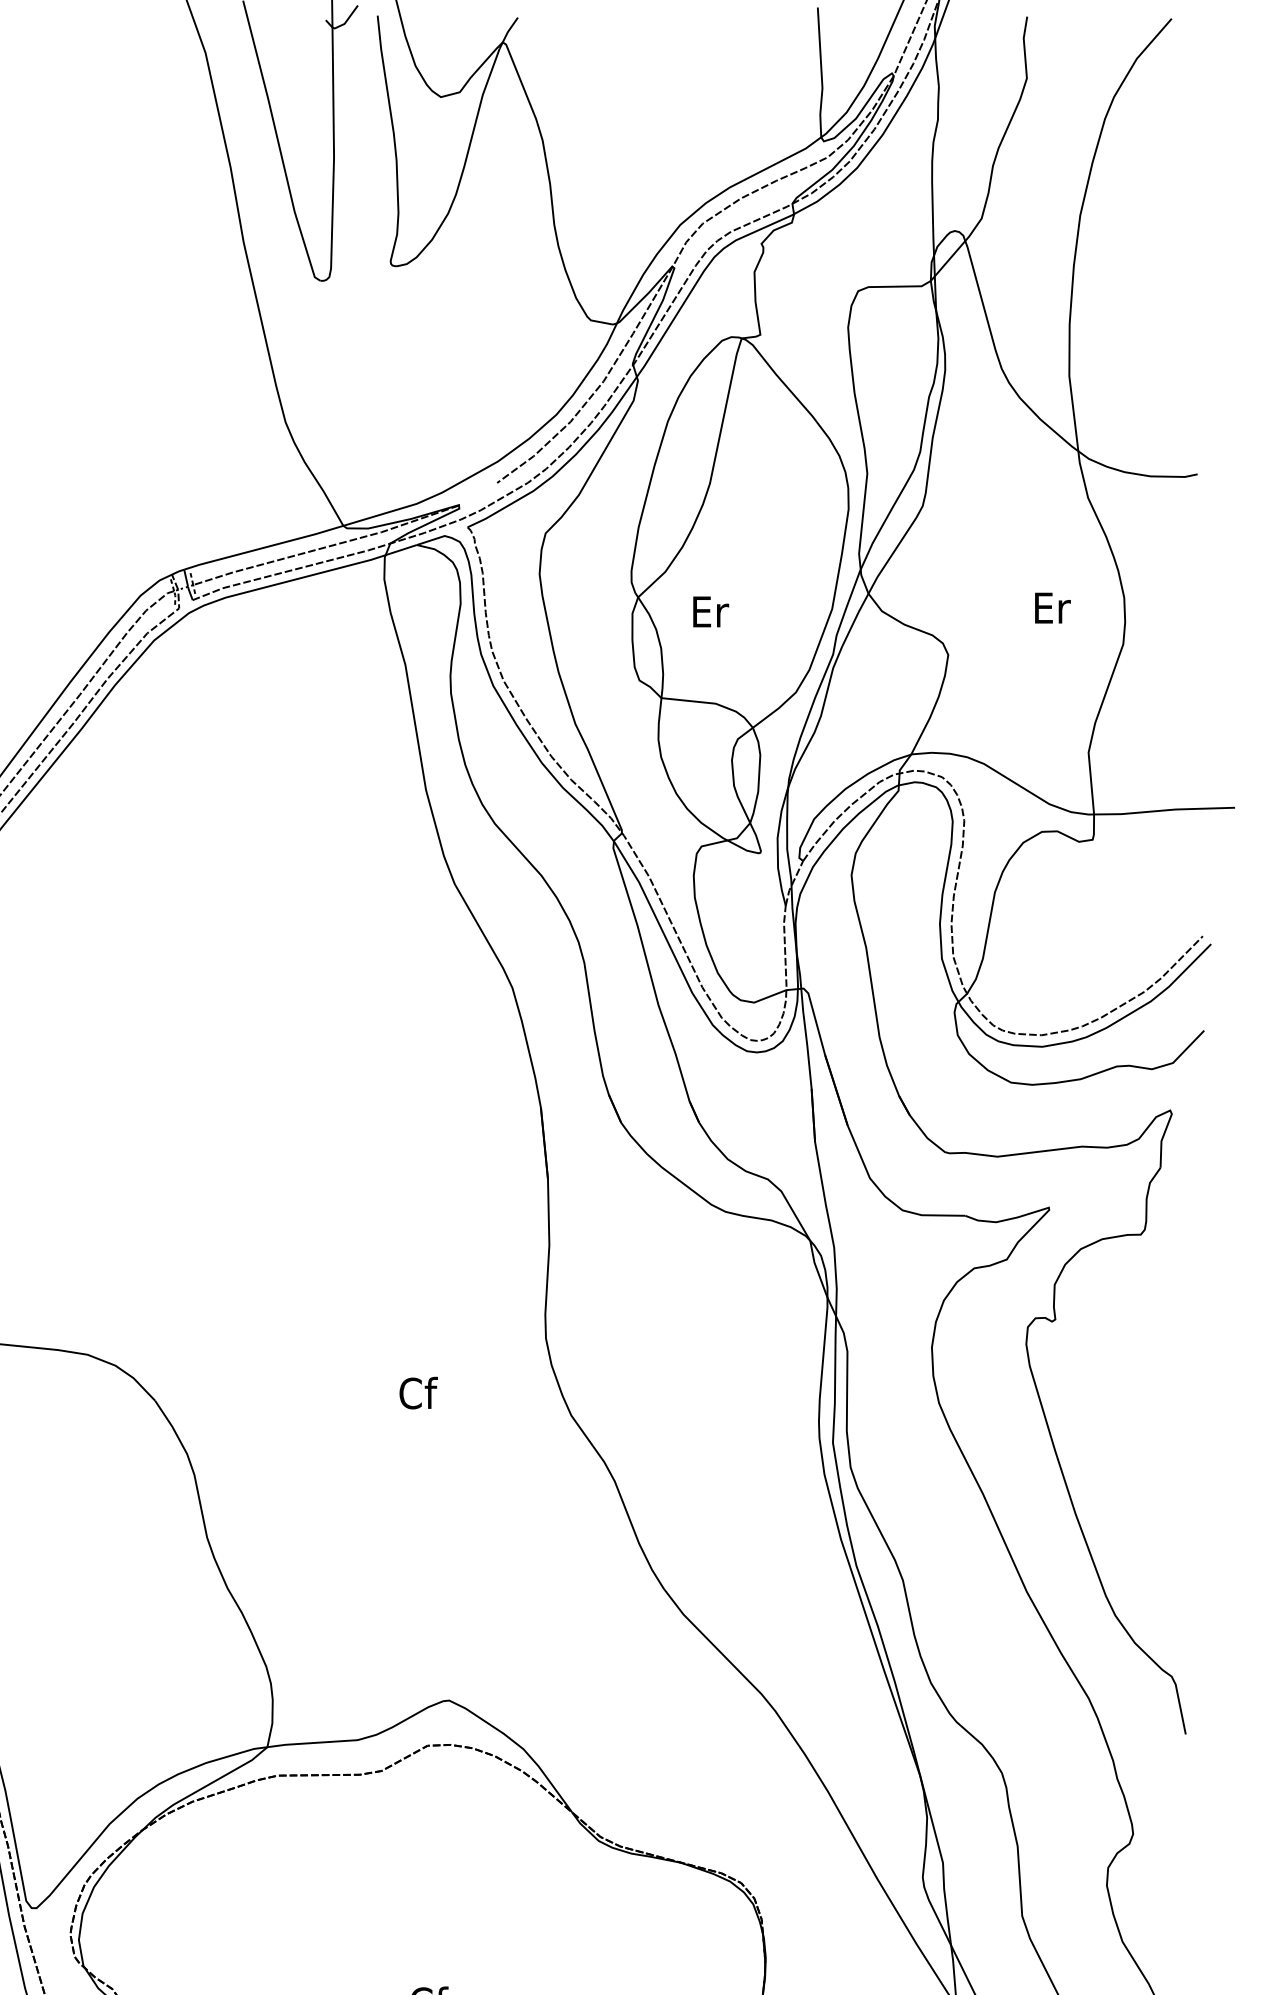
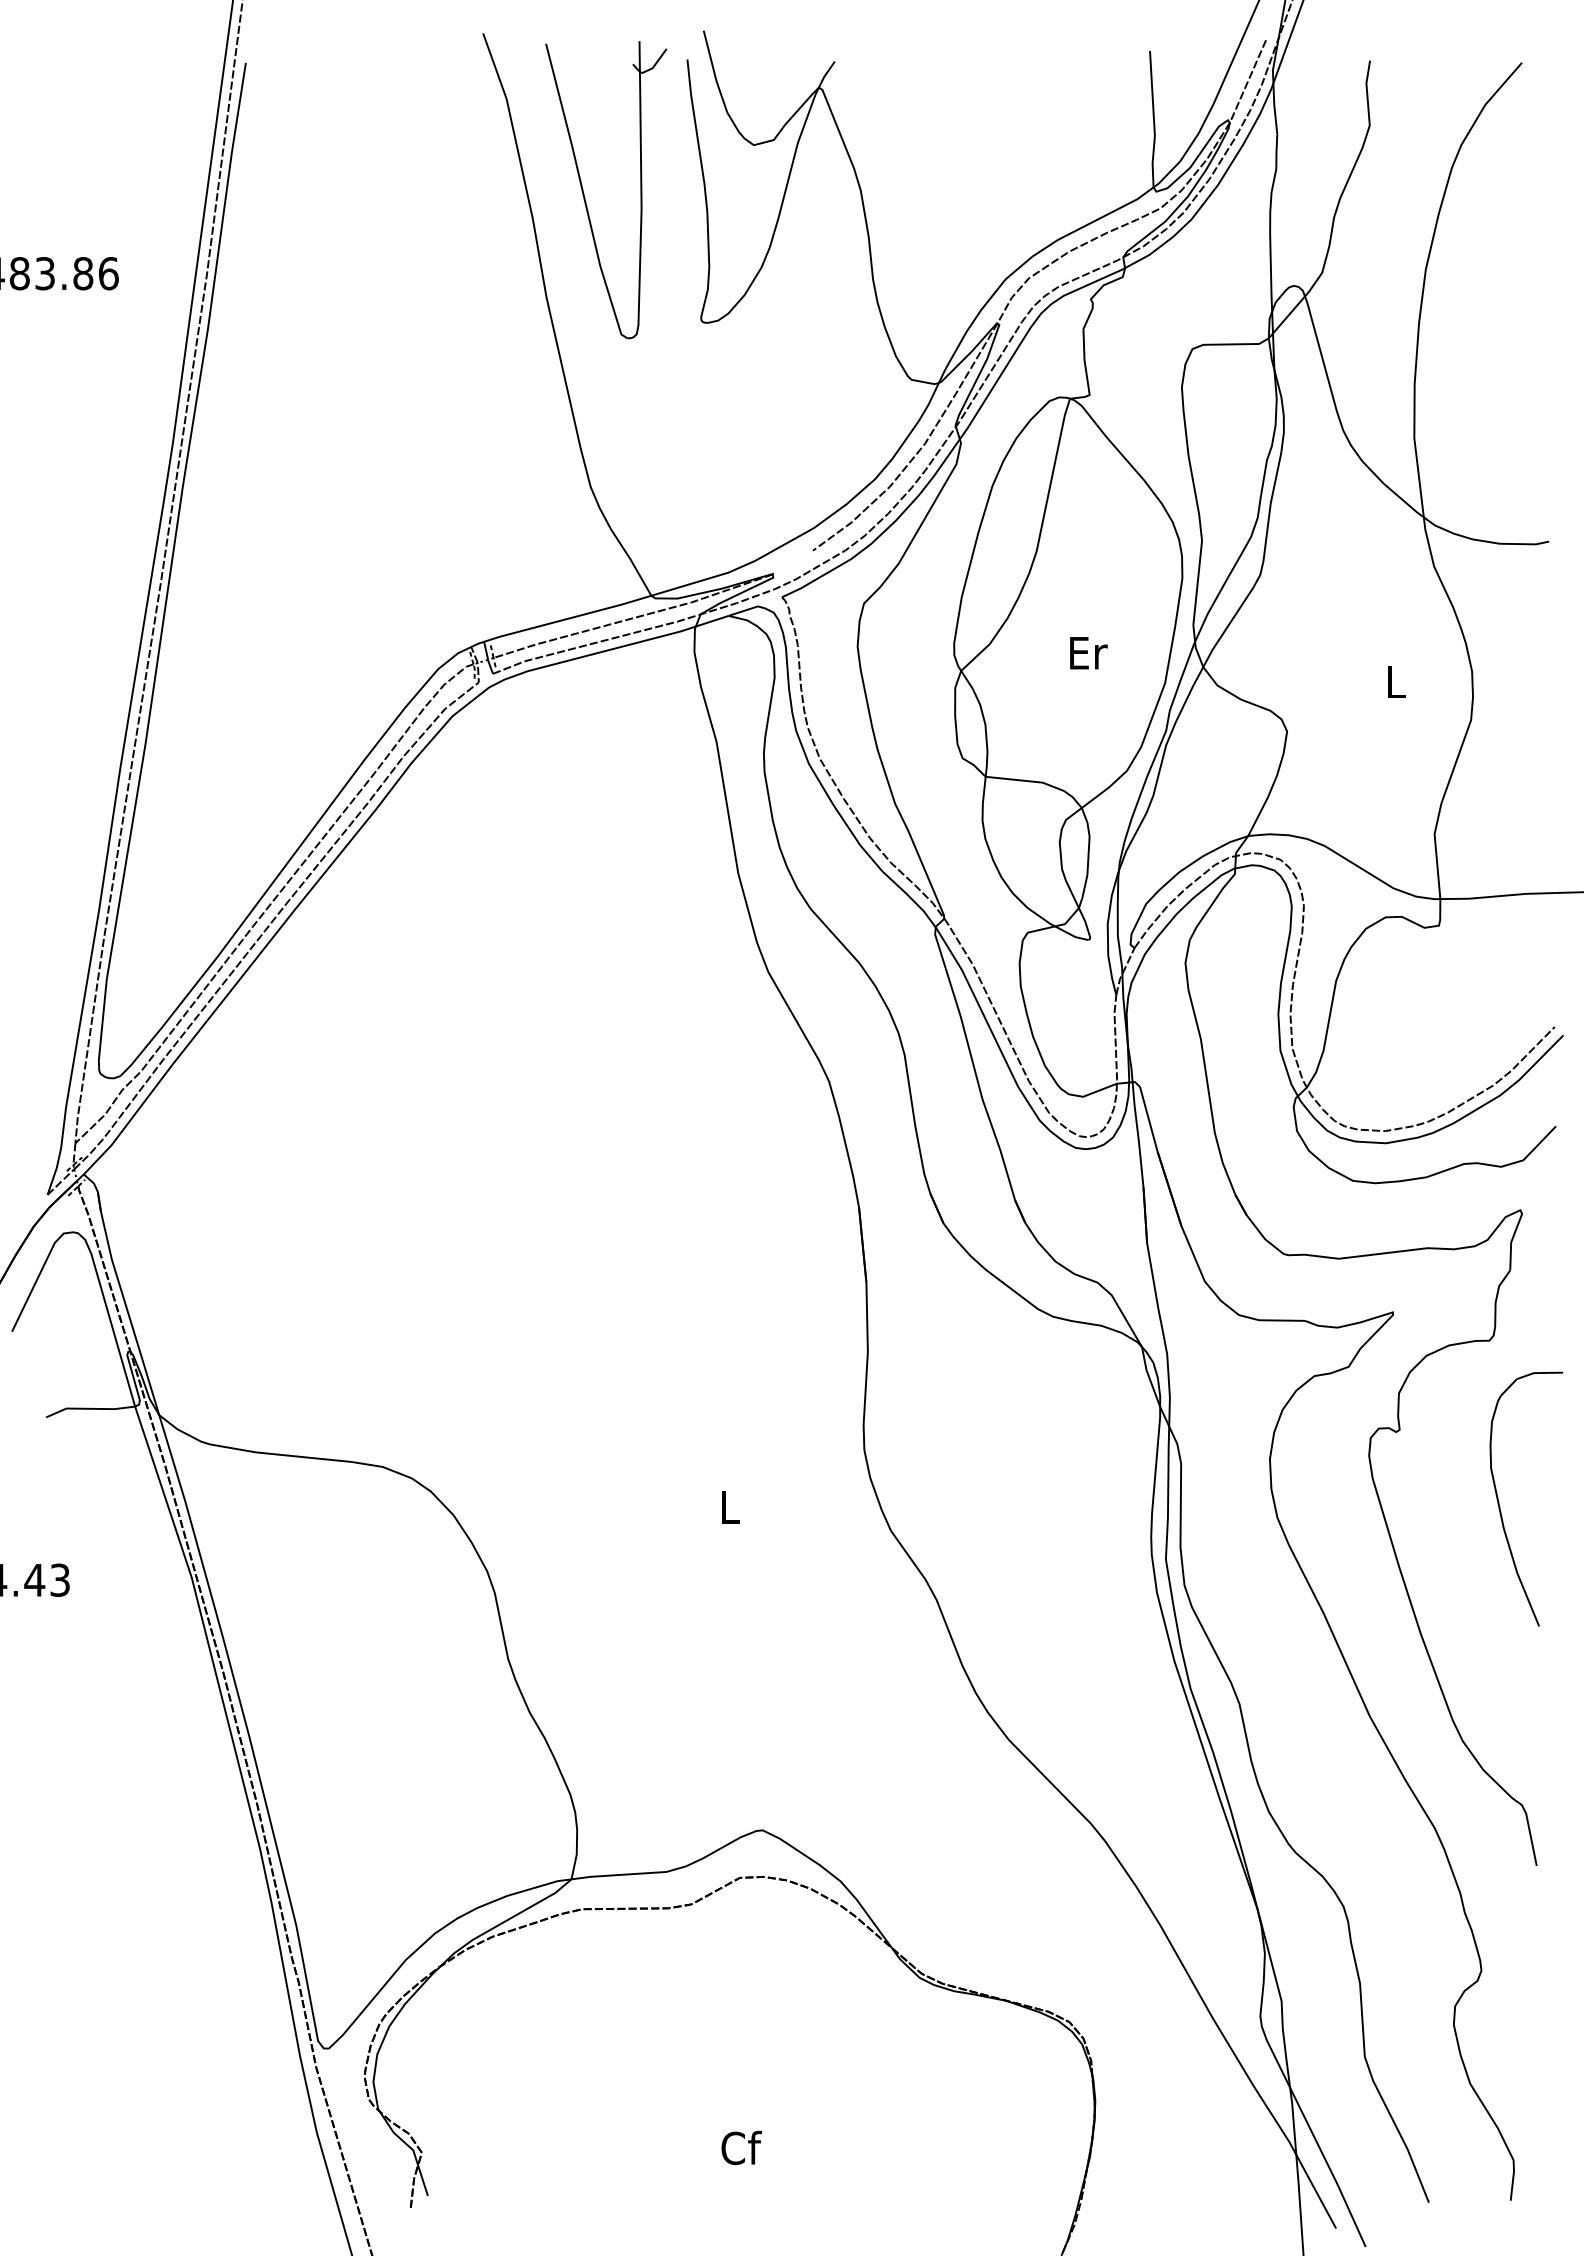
text: (1052, 608) -> (1396, 682), Er -> L
text: (710, 612) -> (1088, 653), moved
curve: (1151, 1392) -> (1500, 1506), added
text: (418, 1393) -> (730, 1507), Cf -> L

